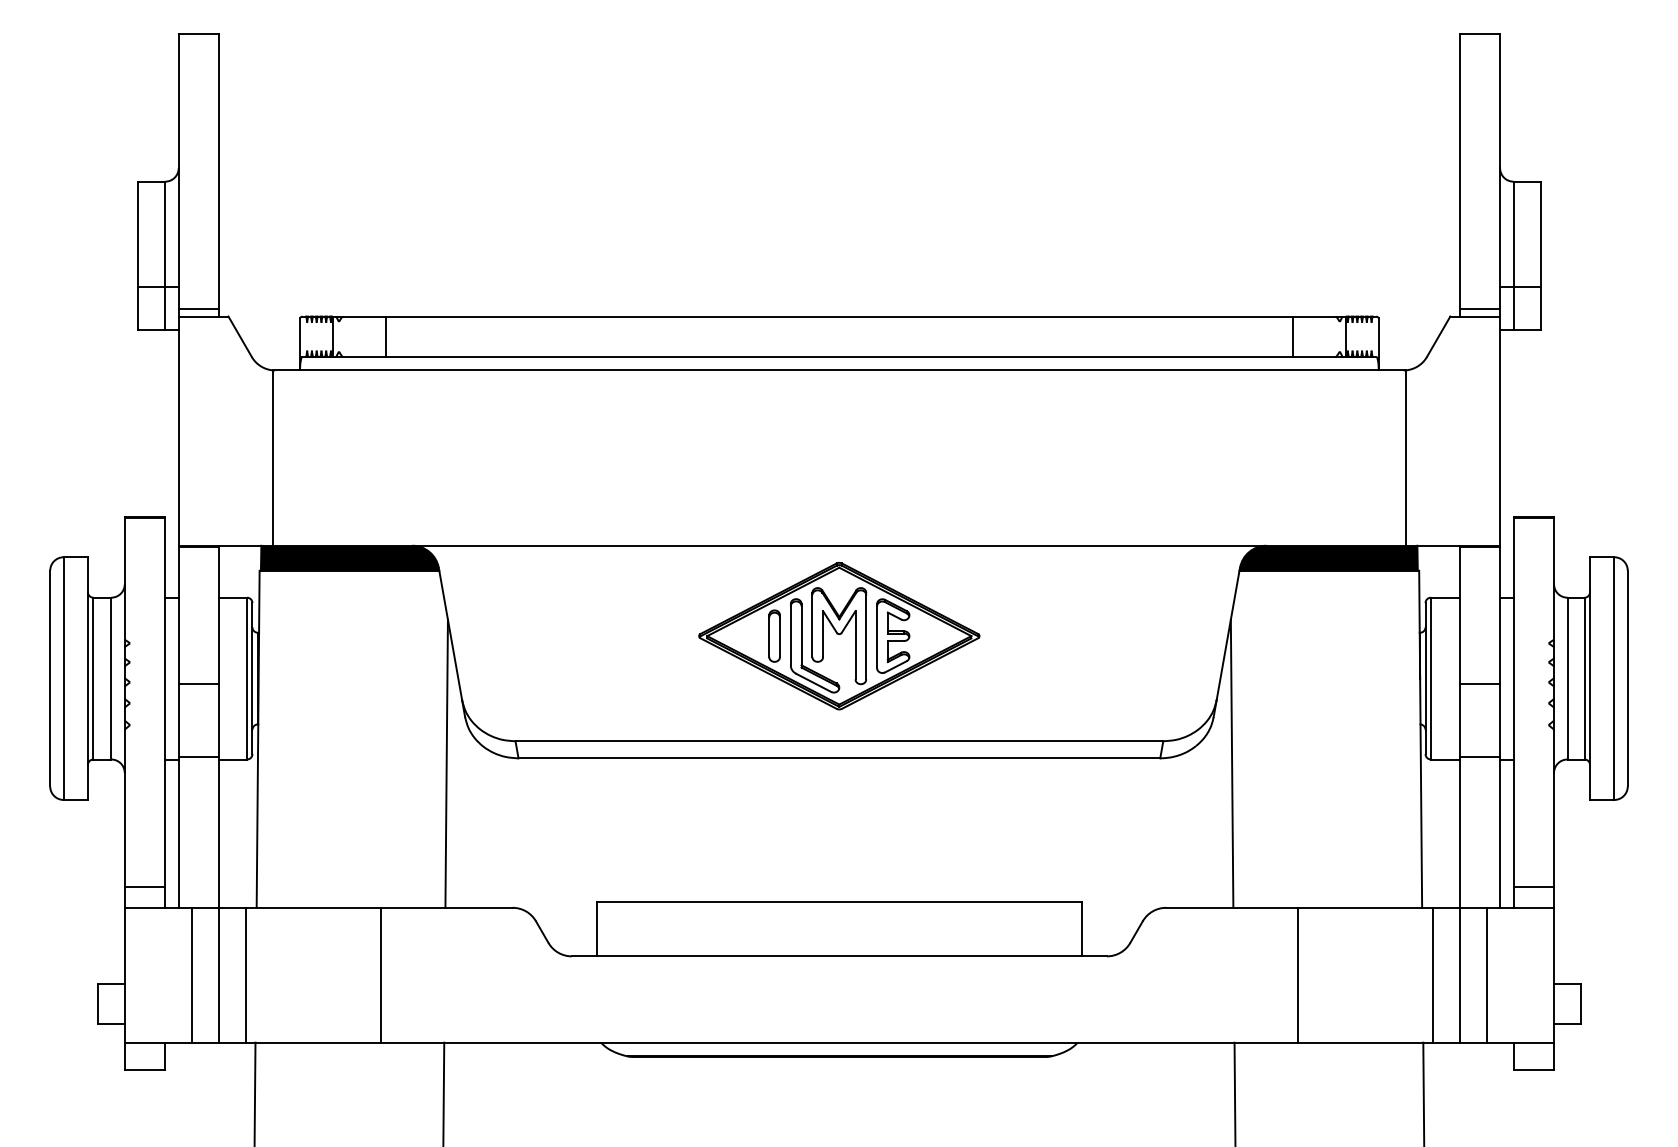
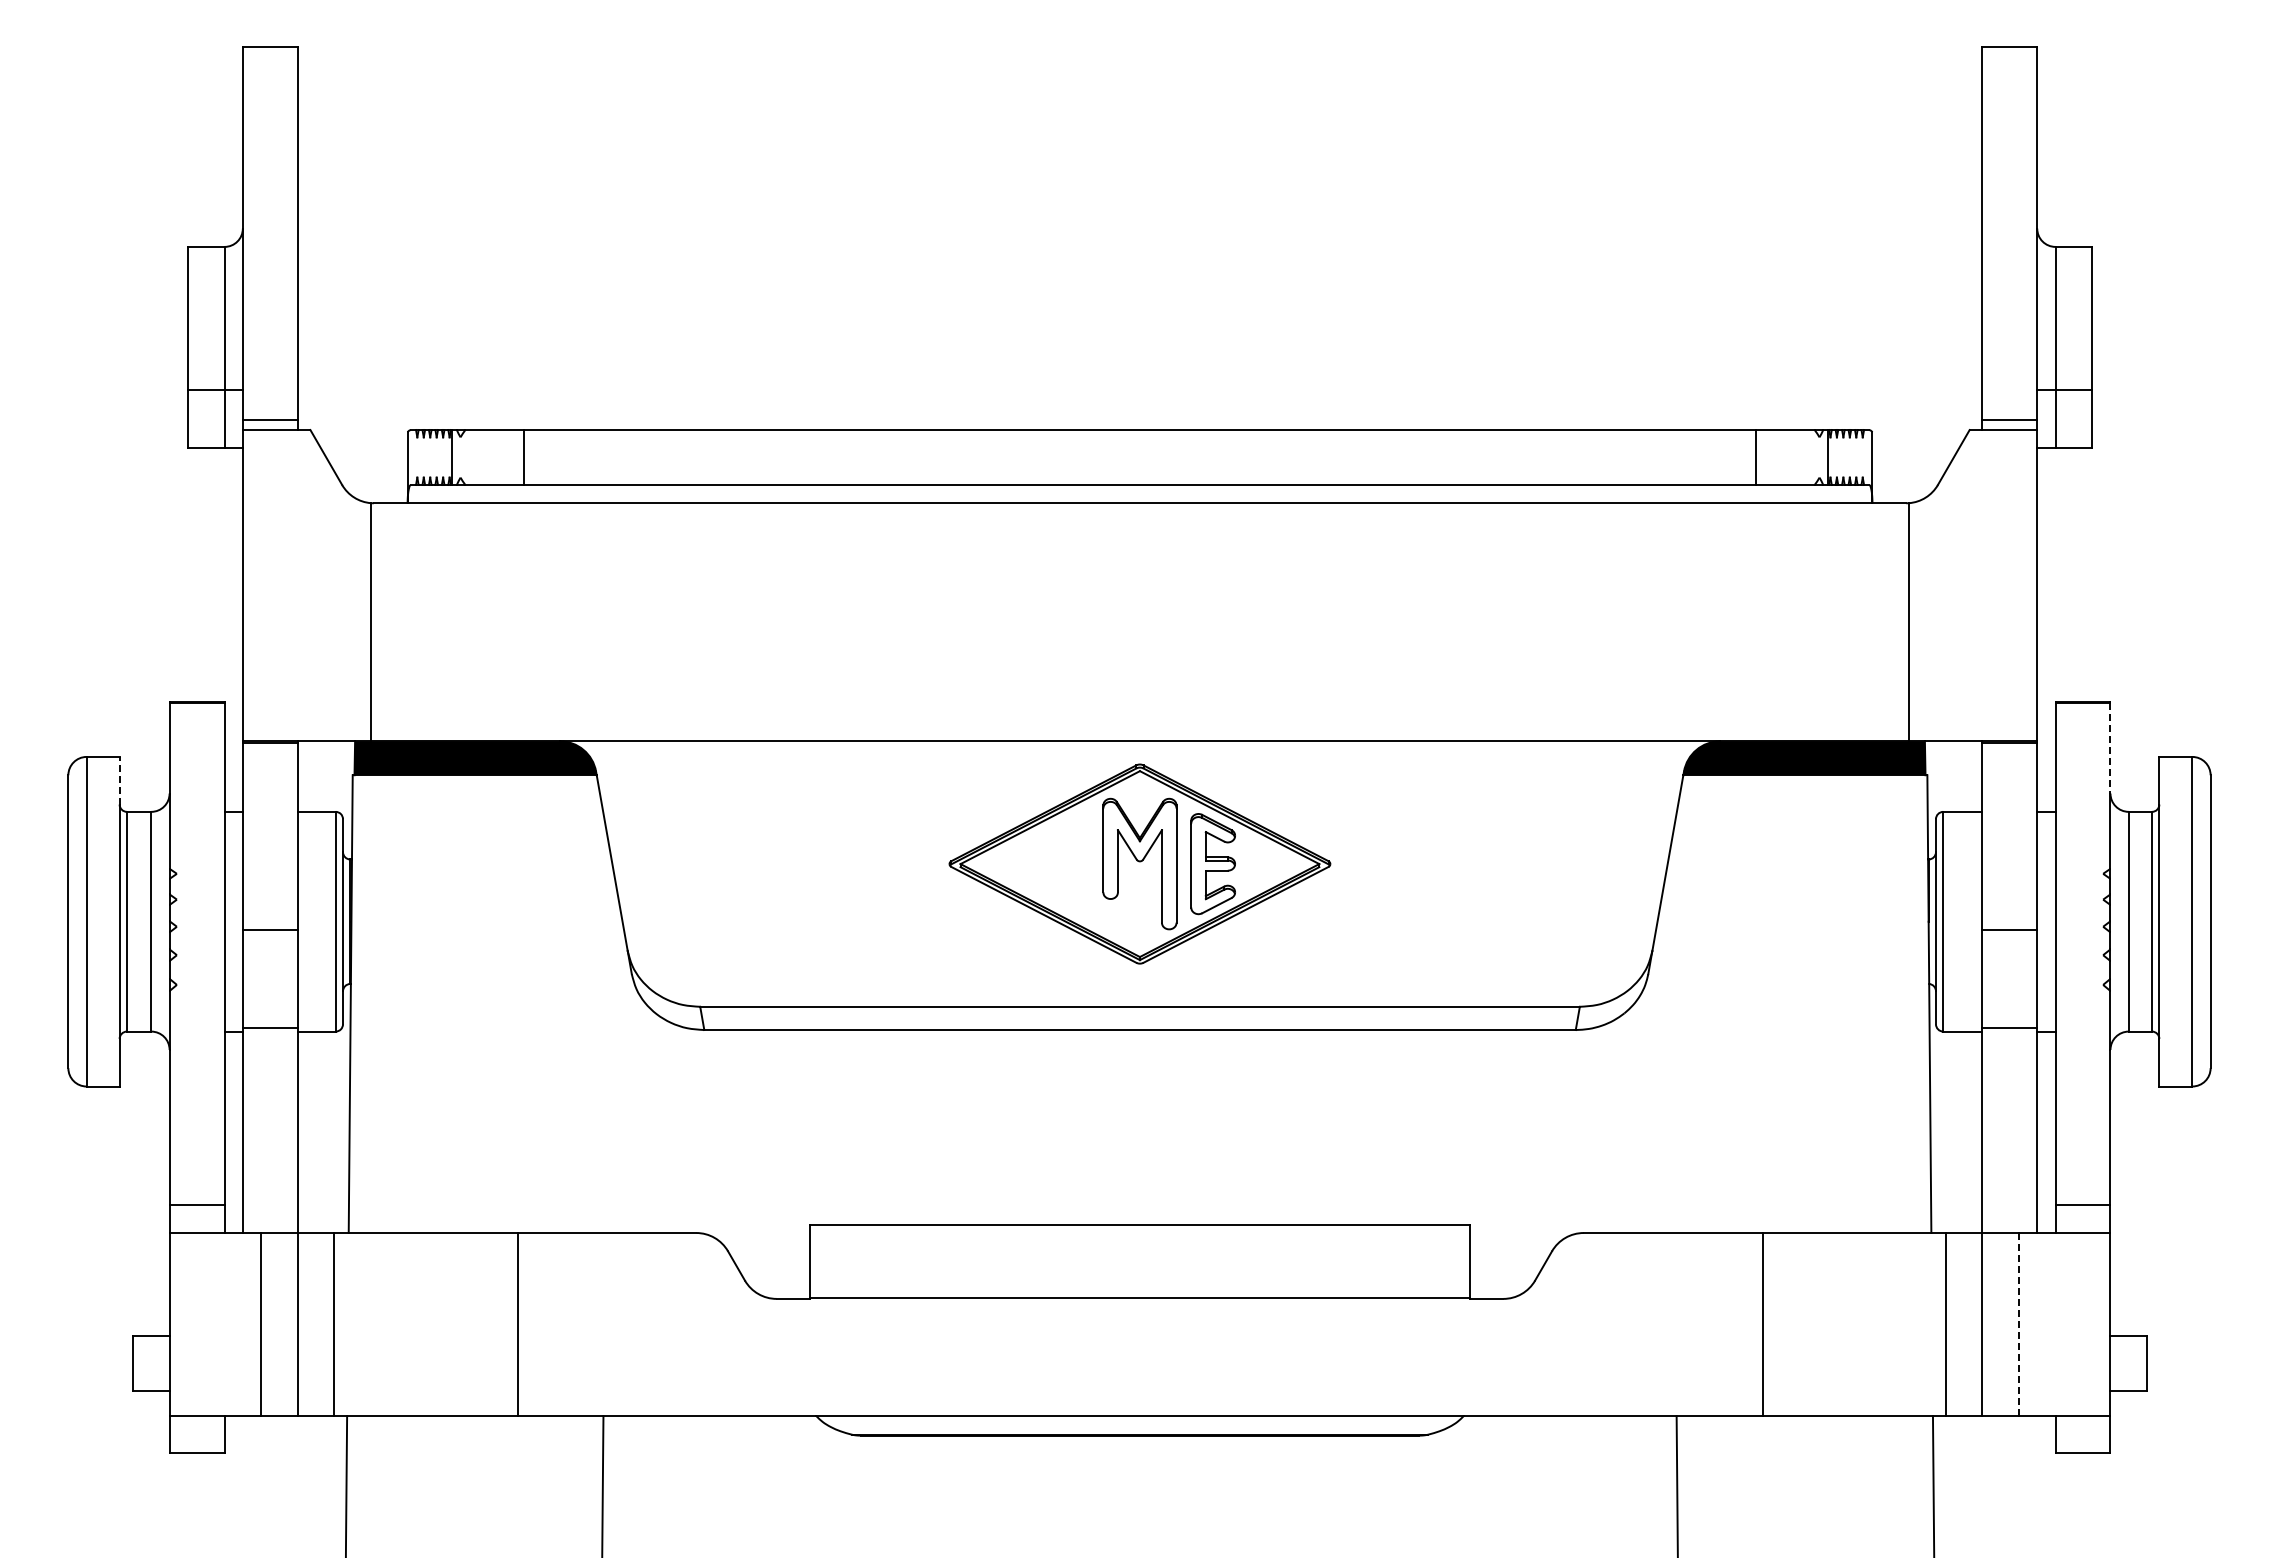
line: (1554, 551) -> (2110, 748), solid -> dashed
line: (87, 574) -> (119, 780), solid -> dashed
part: (774, 635) -> (1052, 863), removed
part: (802, 646) -> (1089, 877), removed
line: (446, 763) -> (606, 1037), removed
line: (1232, 763) -> (1673, 1037), removed
line: (1486, 975) -> (2018, 1324), solid -> dashed

